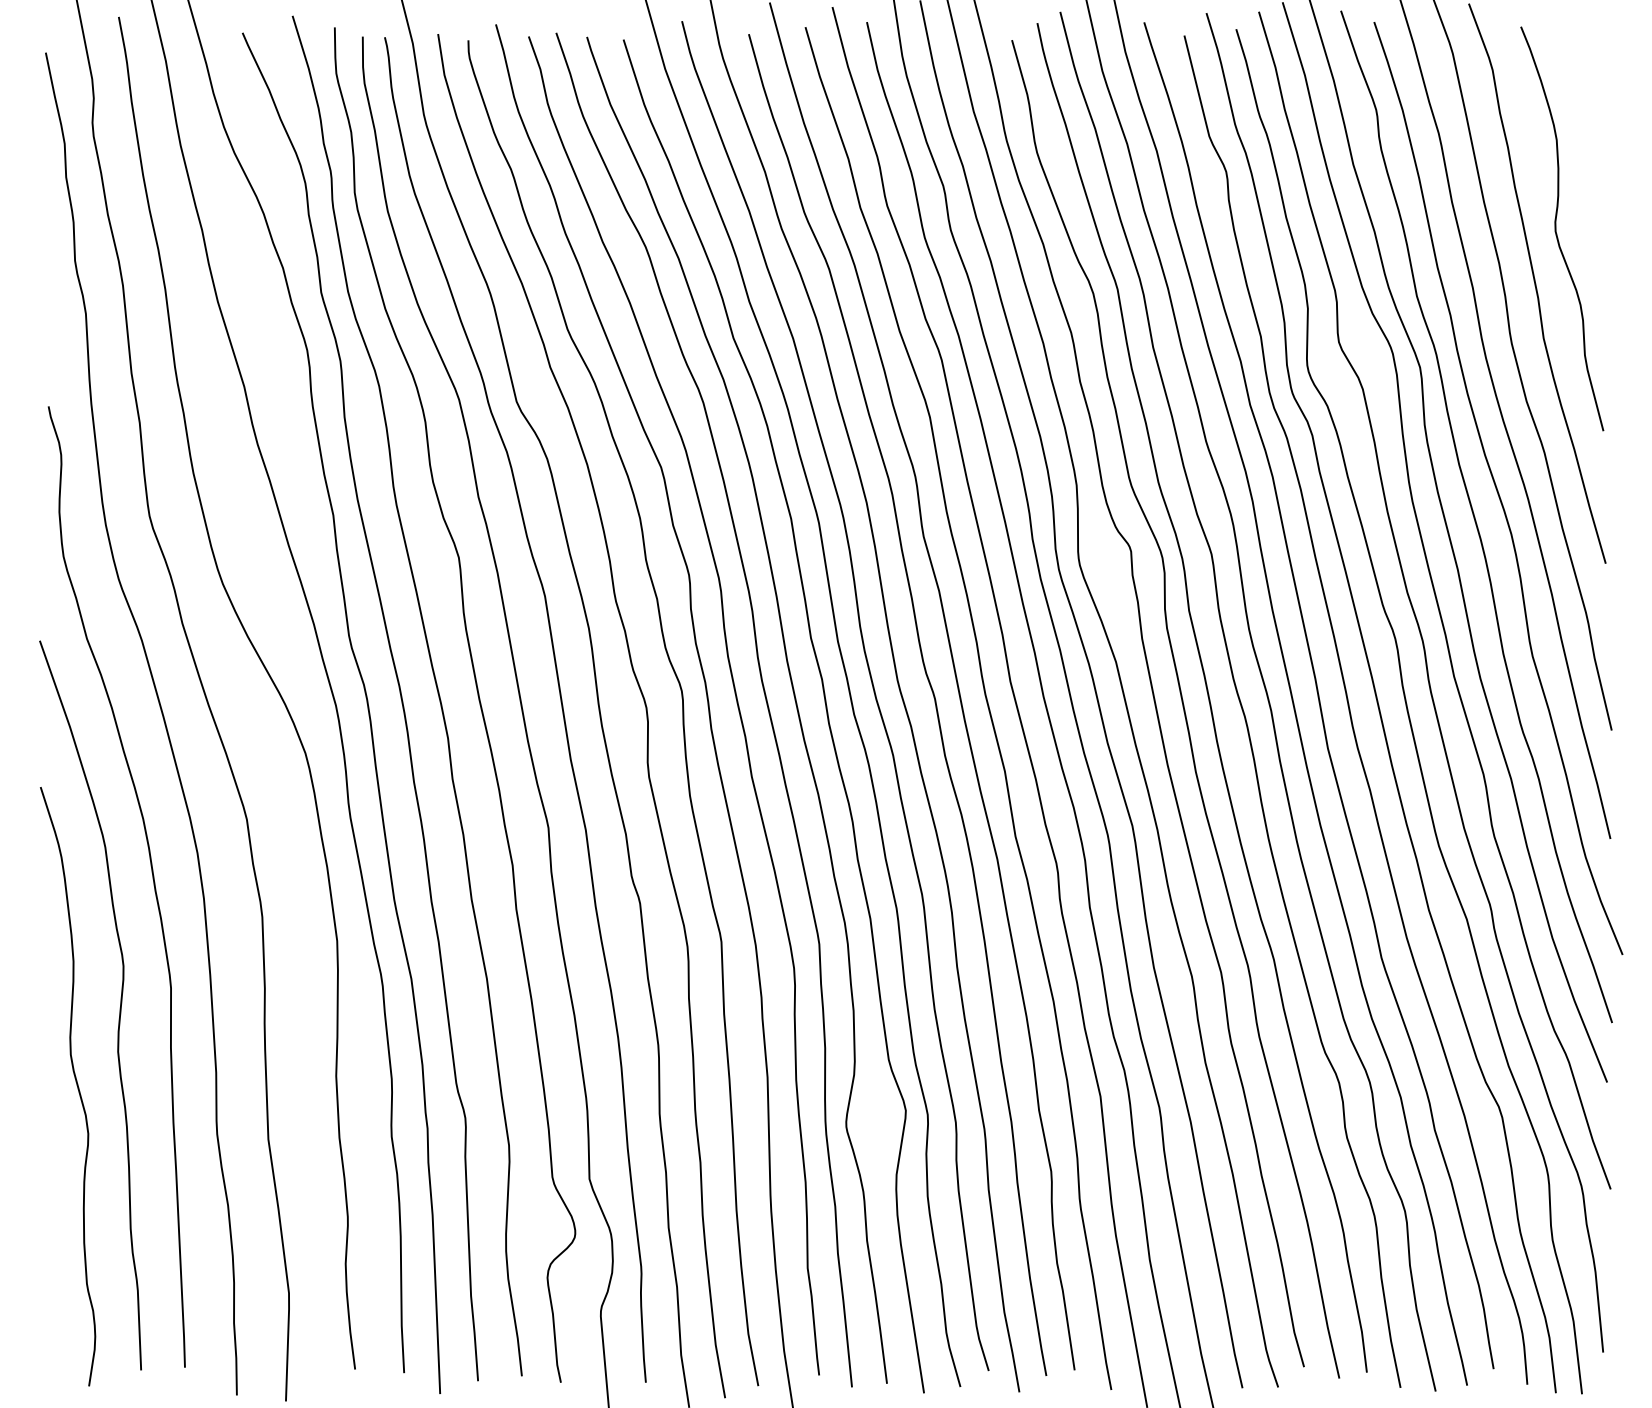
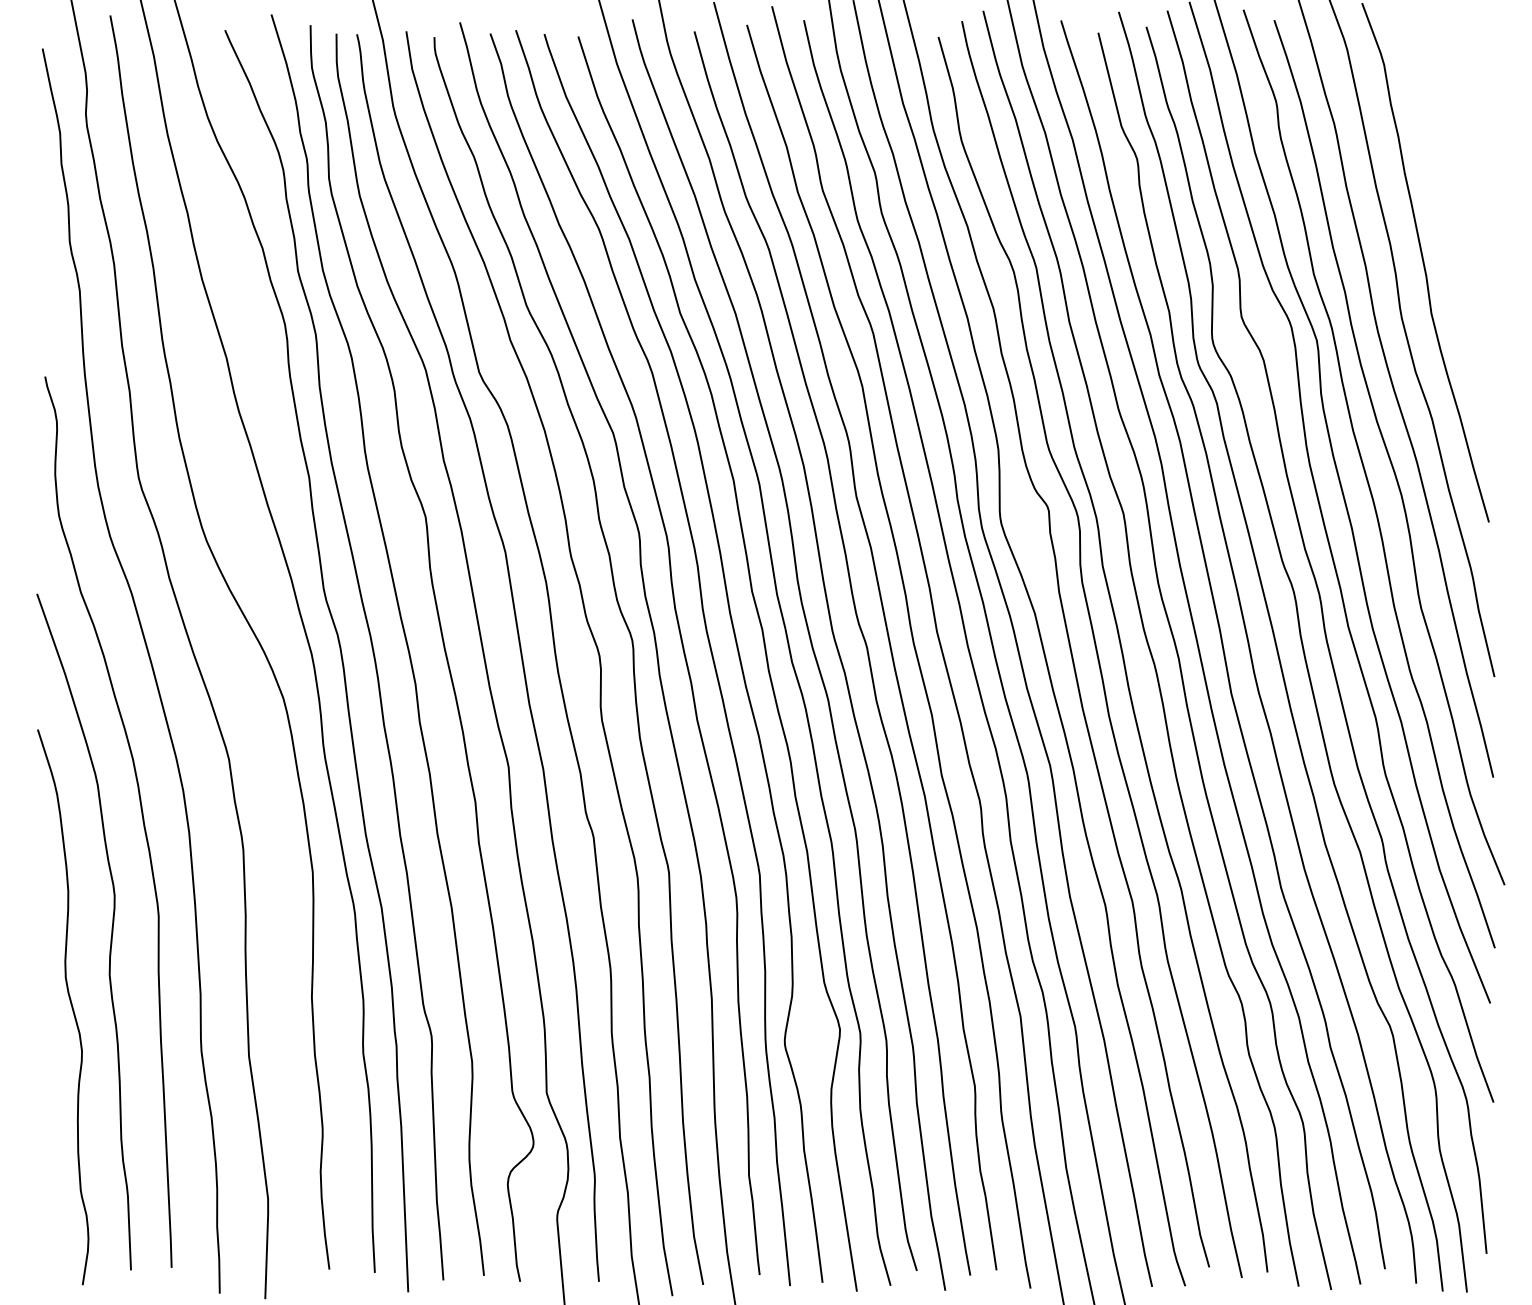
curve: (1556, 228) -> (1443, 211), removed

